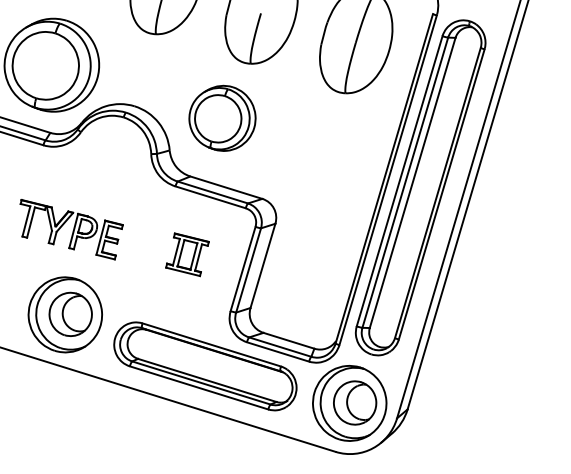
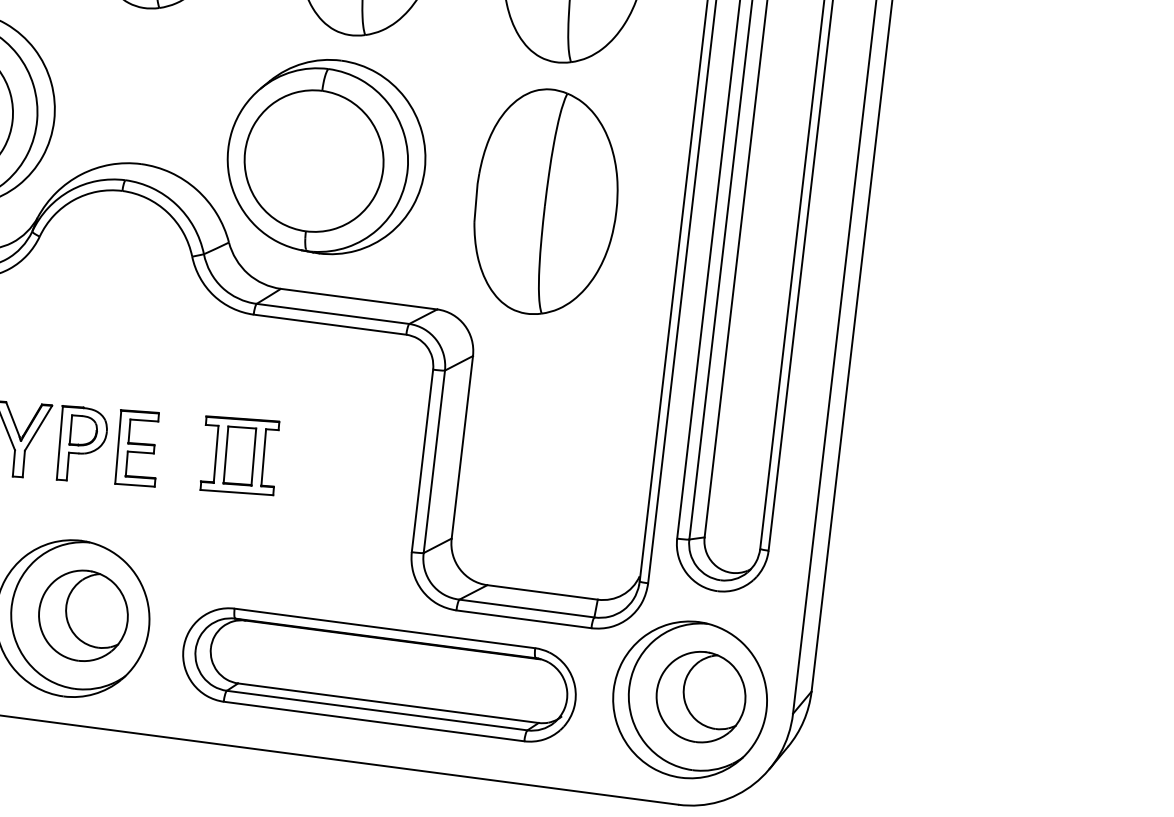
part: (222, 118) -> (326, 157), size x1.43
part: (321, 156) -> (544, 201), added
part: (187, 254) -> (239, 455), moved

